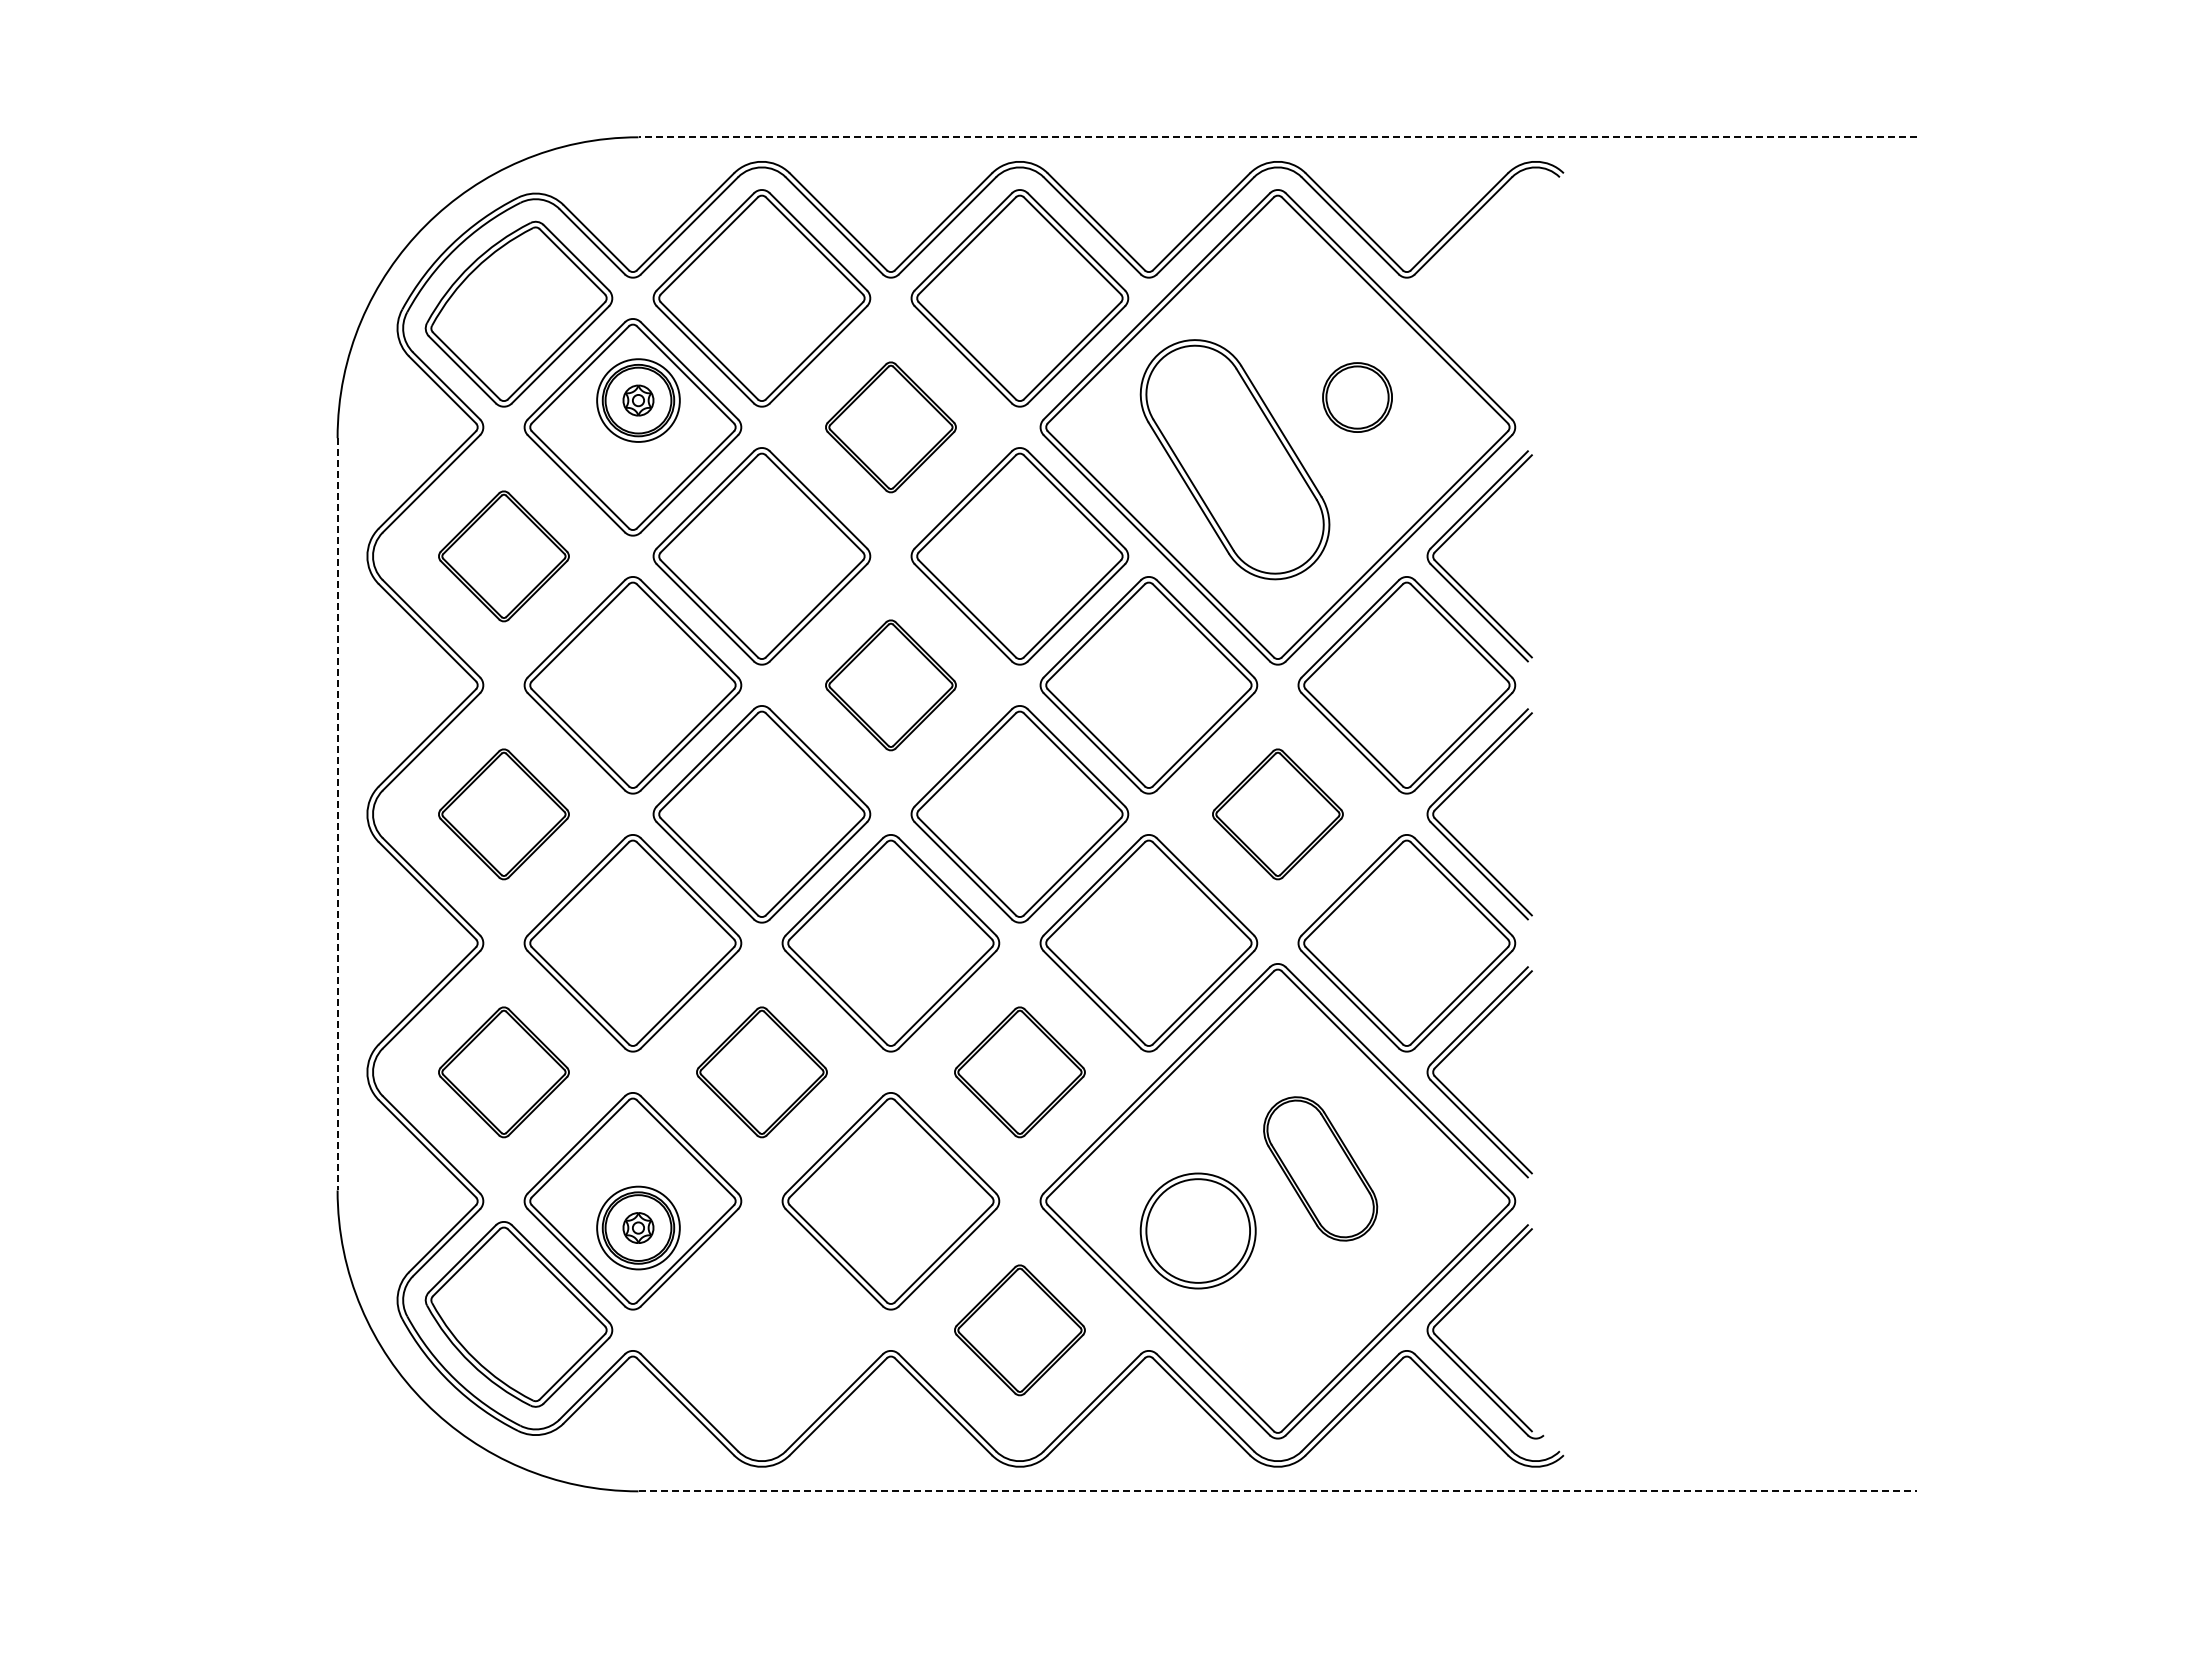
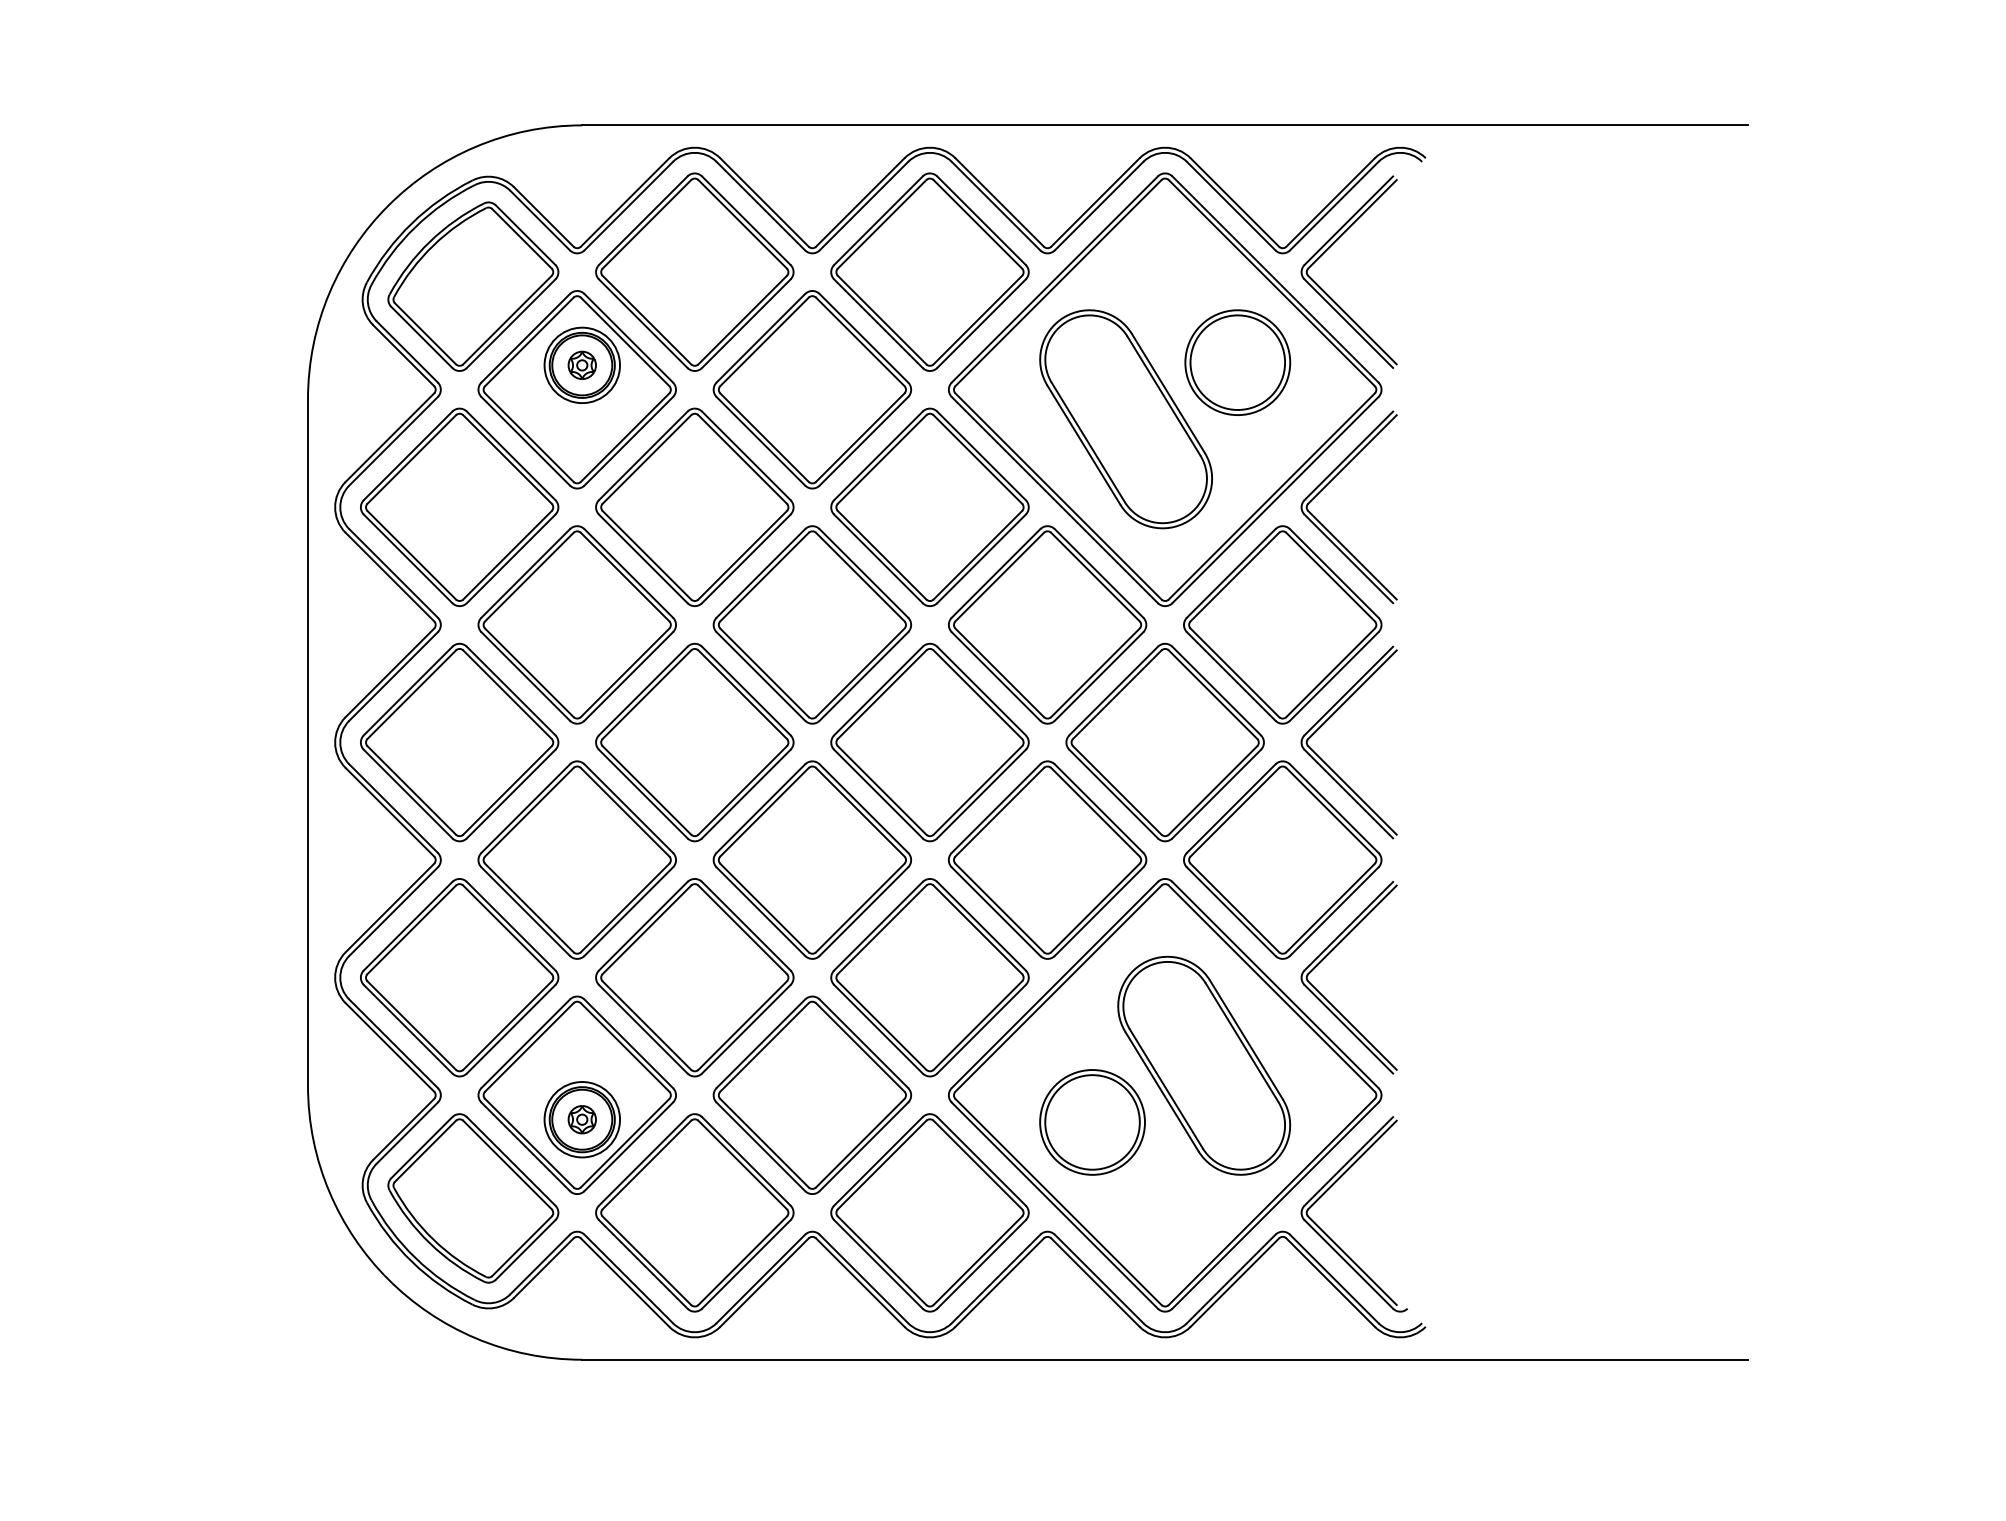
line: (1277, 137) -> (1164, 125), dashed -> solid
part: (1456, 274) -> (1327, 250), added
part: (1357, 397) -> (1237, 362), size x1.67
part: (890, 427) -> (812, 389), size x1.67
part: (503, 556) -> (459, 507), size x1.67
part: (890, 685) -> (812, 625), size x1.67
line: (337, 814) -> (307, 742), dashed -> solid
part: (503, 814) -> (459, 742), size x1.67
part: (1277, 814) -> (1164, 742), size x1.67
part: (503, 1072) -> (459, 977), size x1.67
part: (761, 1072) -> (694, 977), size x1.67
part: (1019, 1072) -> (929, 977), size x1.67
part: (1320, 1168) -> (1204, 1065), size x1.67
part: (761, 1330) -> (694, 1213), added
part: (1019, 1330) -> (929, 1213), size x1.67
line: (1278, 1491) -> (1165, 1359), dashed -> solid

